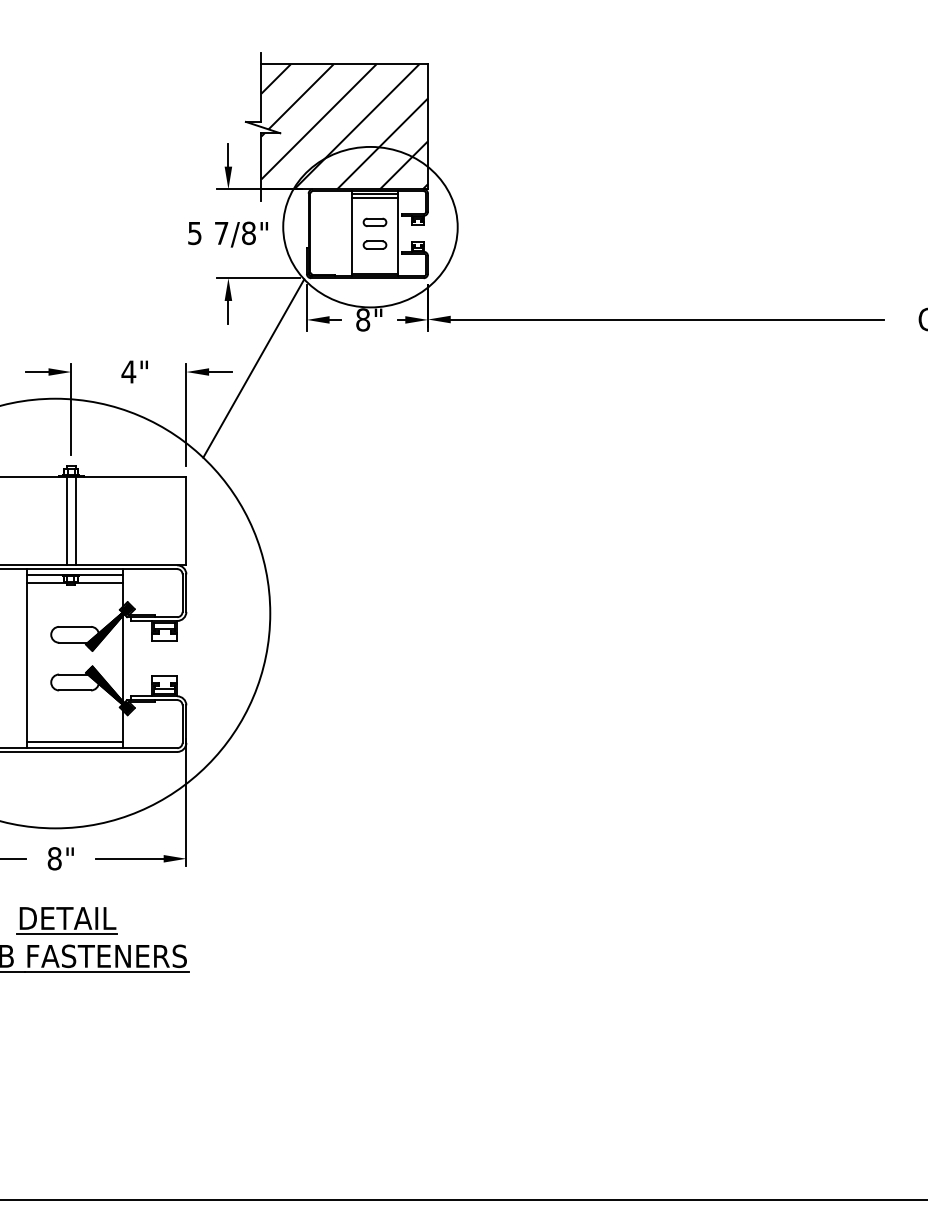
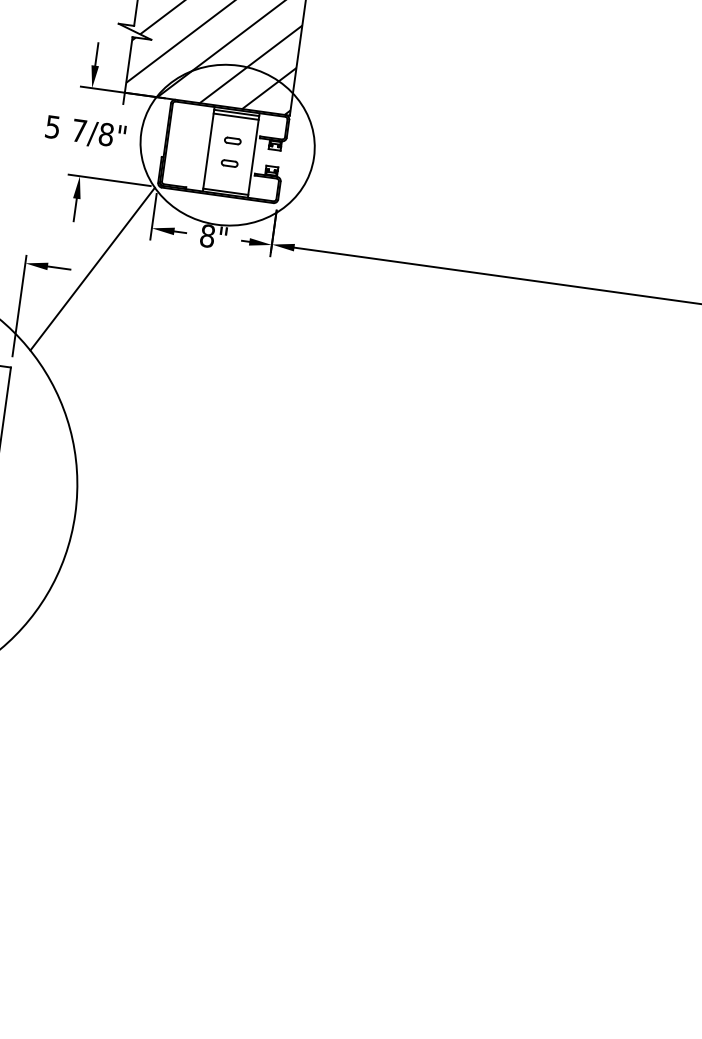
part: (374, 221) -> (232, 140), size x0.7
part: (374, 244) -> (229, 162), size x0.7

